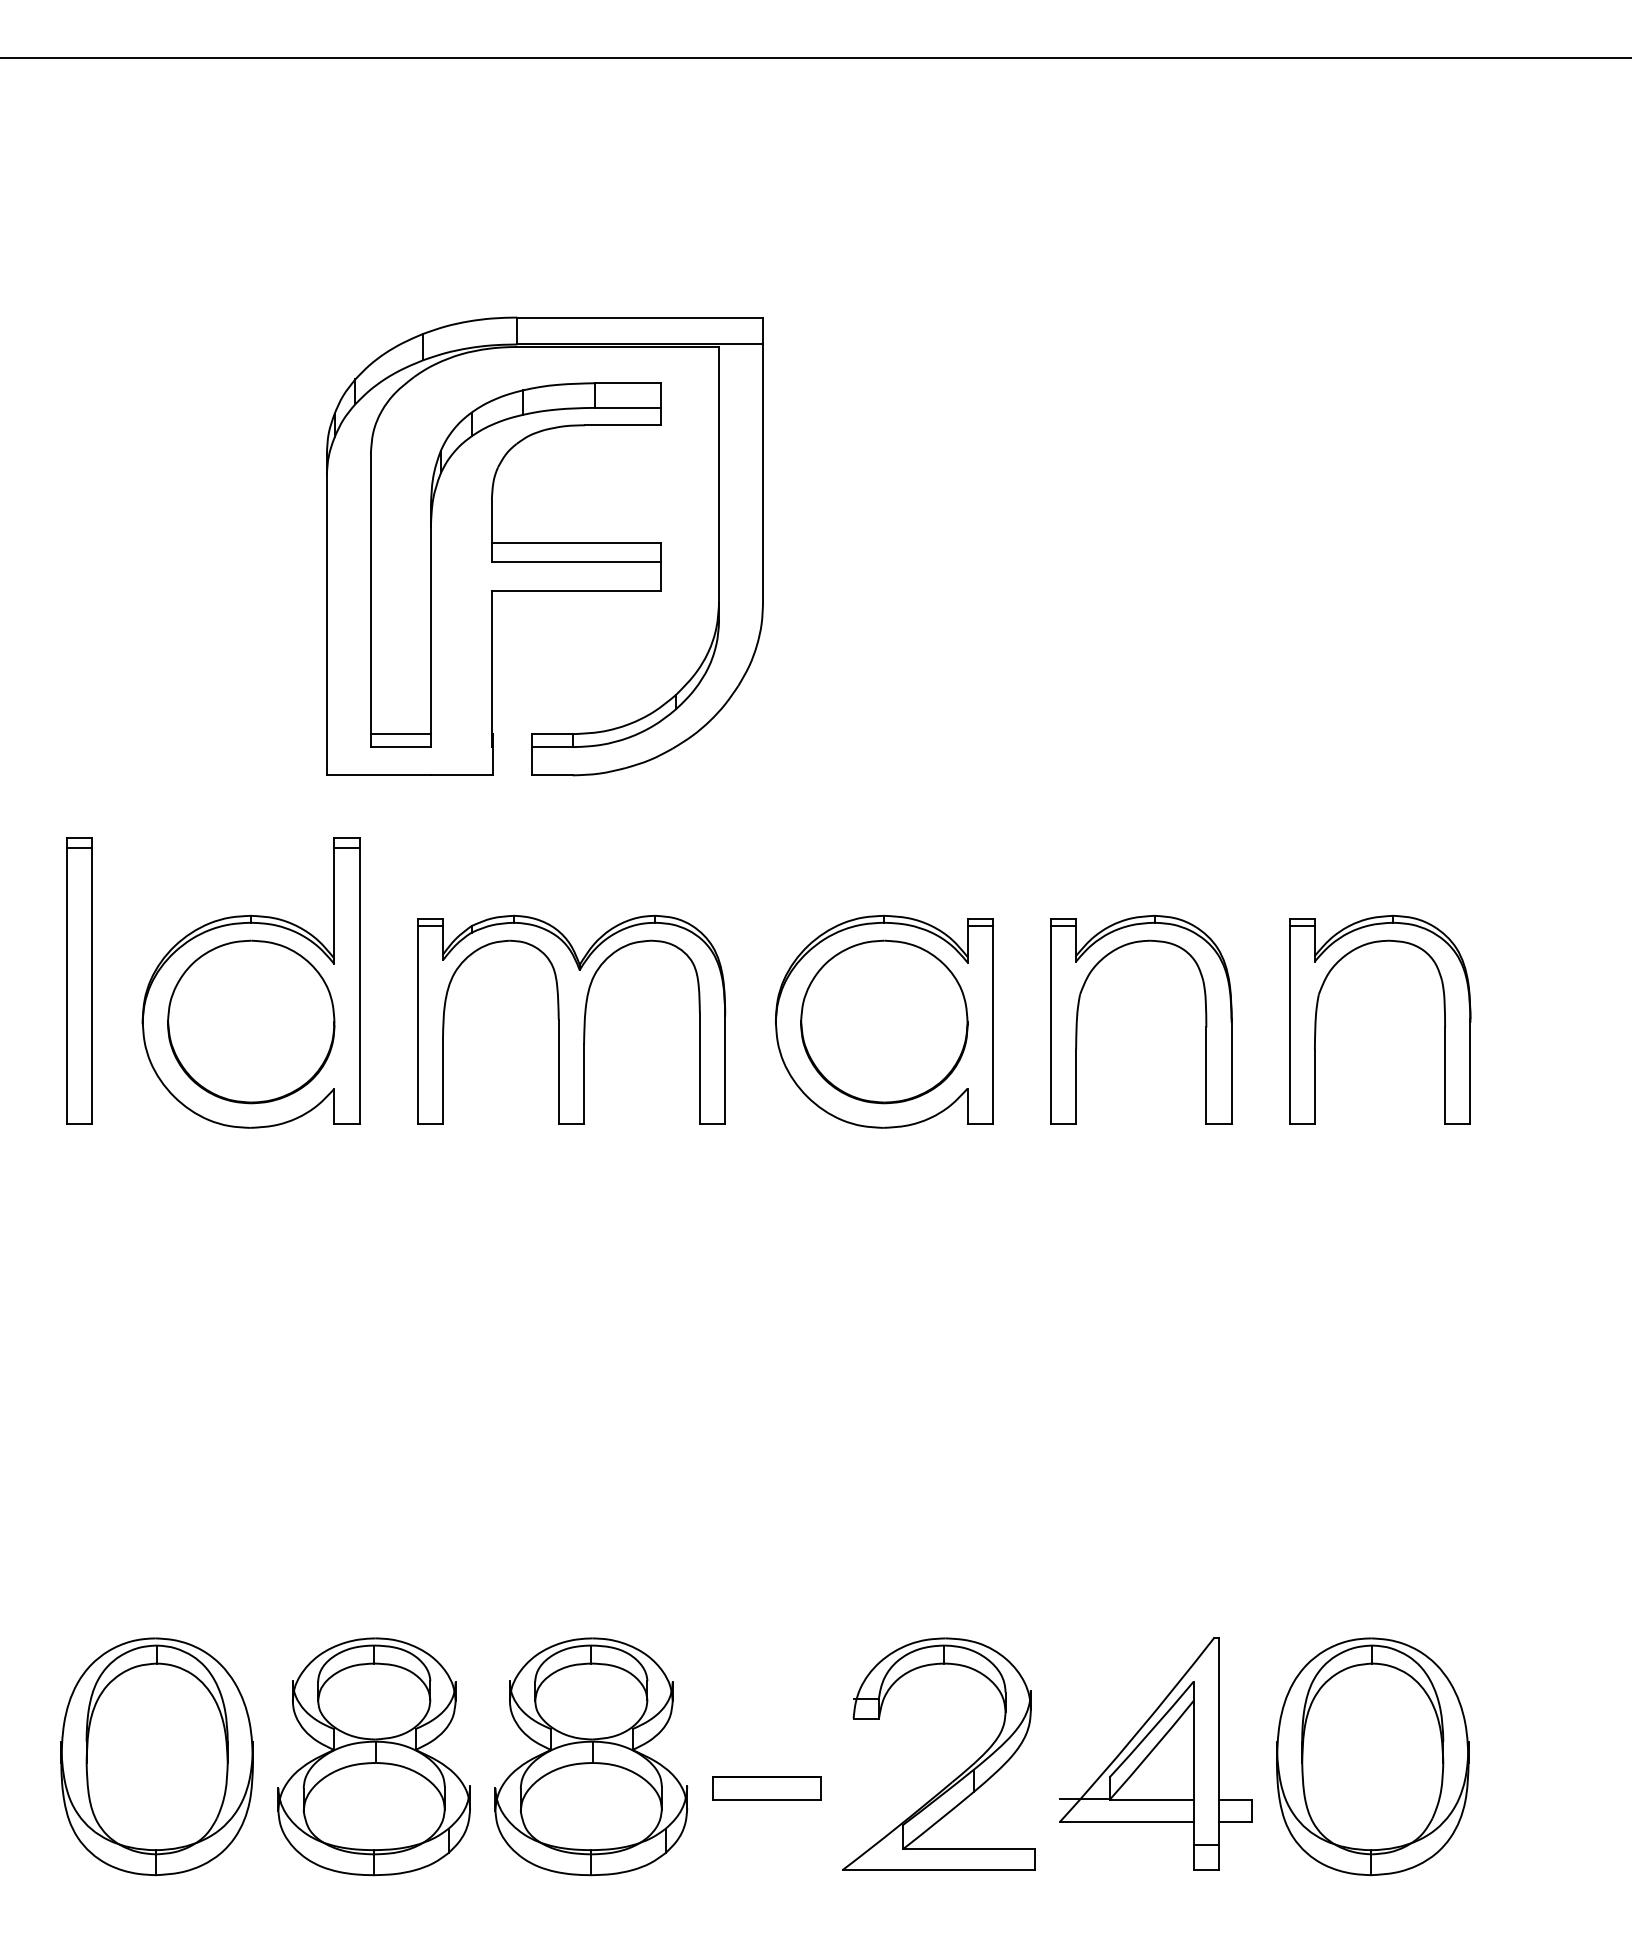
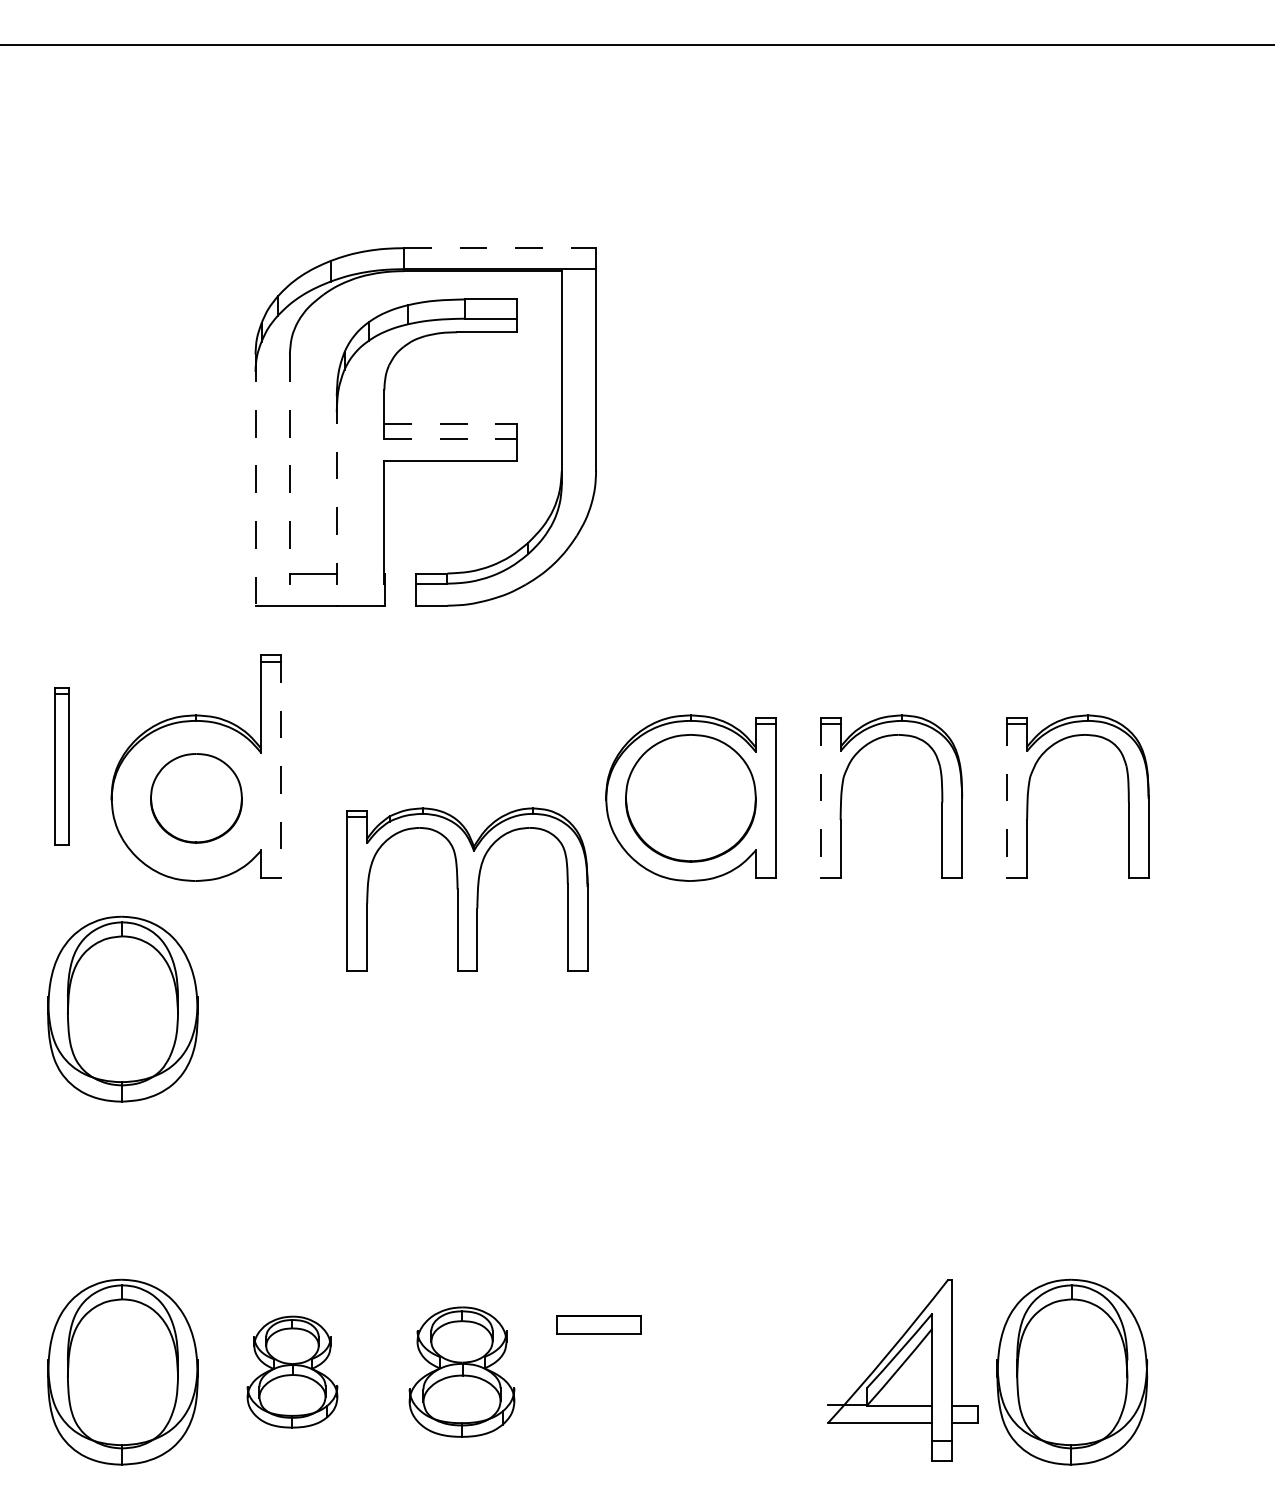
line: (640, 317) -> (500, 248), solid -> dashed
line: (577, 543) -> (451, 424), solid -> dashed
line: (577, 562) -> (451, 439), solid -> dashed
line: (370, 593) -> (289, 463), solid -> dashed
line: (326, 615) -> (255, 480), solid -> dashed
line: (430, 620) -> (336, 484), solid -> dashed
line: (399, 746) -> (312, 583), removed
part: (78, 981) -> (61, 766), size x0.7
line: (360, 981) -> (281, 766), solid -> dashed
part: (571, 1019) -> (467, 889), moved
part: (251, 1022) -> (196, 798), size x0.7
line: (1050, 1022) -> (820, 798), solid -> dashed
line: (1289, 1022) -> (1007, 798), solid -> dashed
part: (156, 1291) -> (122, 1008), added
part: (374, 1755) -> (292, 1371), size x0.6
part: (590, 1755) -> (461, 1371), size x0.7
part: (956, 1776) -> (747, 1387), removed
part: (766, 1787) -> (598, 1324), moved

